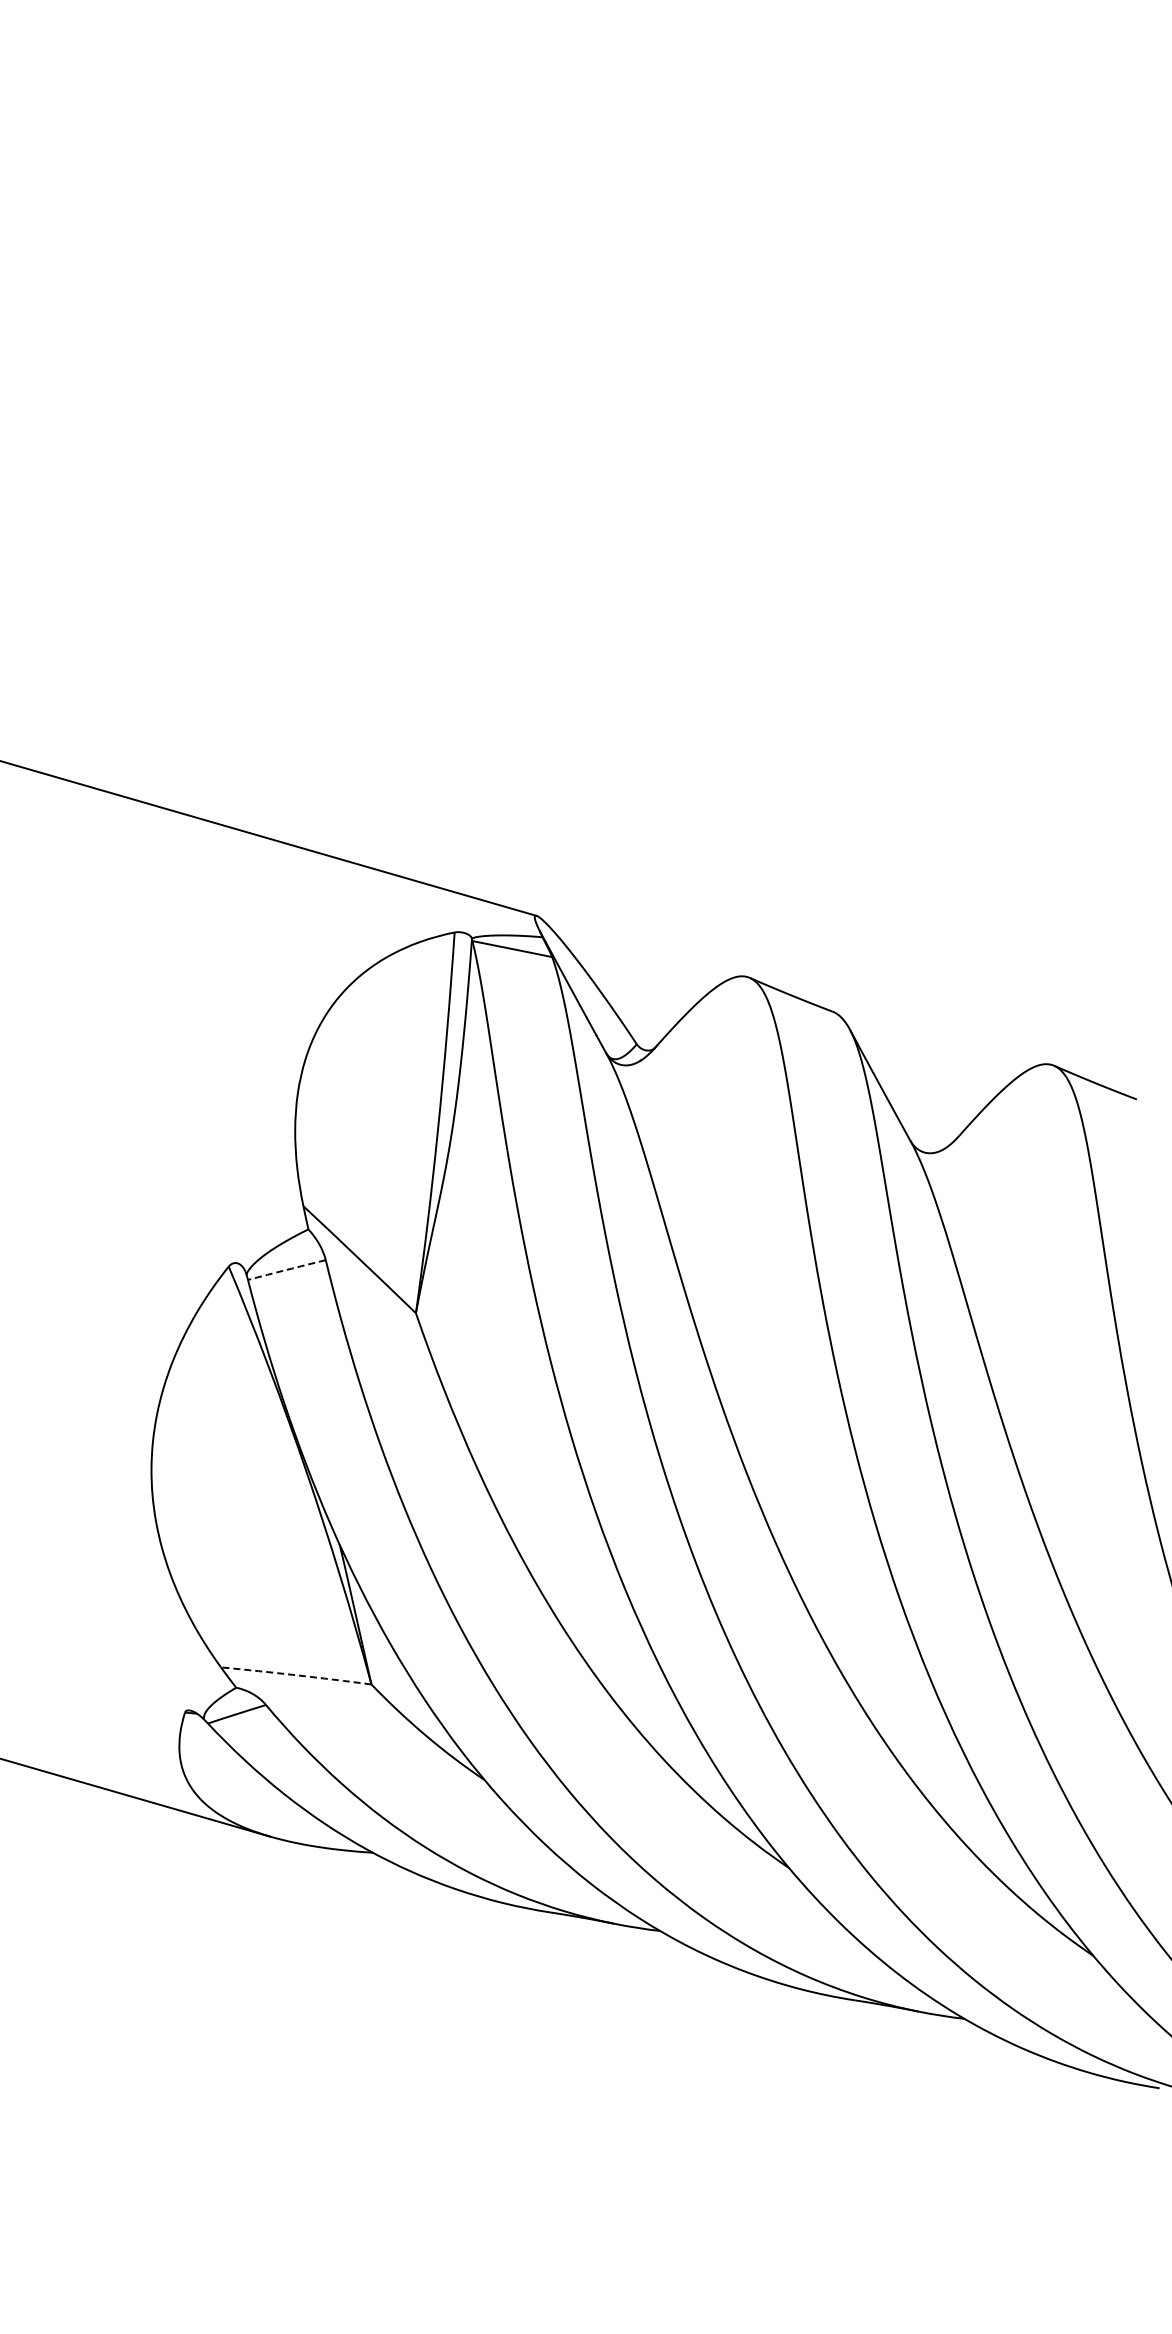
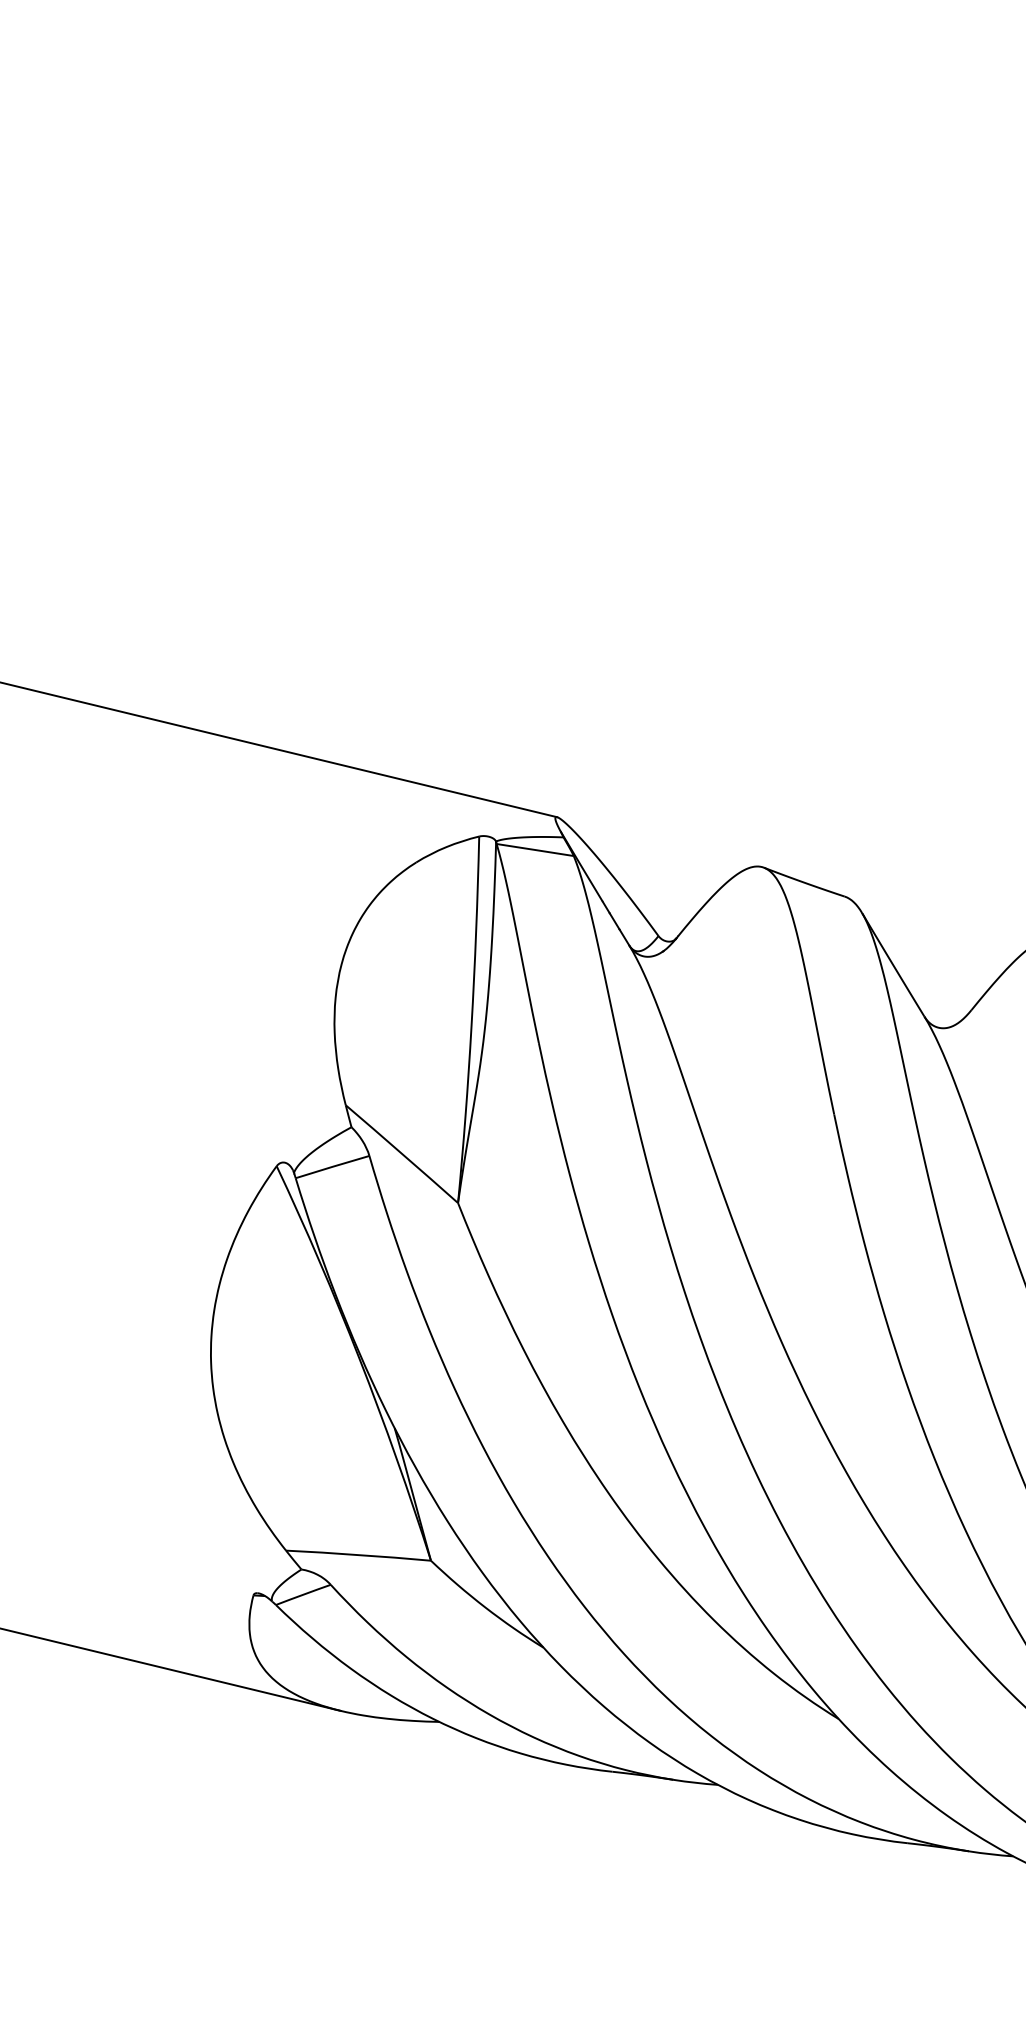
arc: (286, 1269) -> (332, 1166), dashed -> solid
arc: (296, 1675) -> (358, 1555), dashed -> solid

